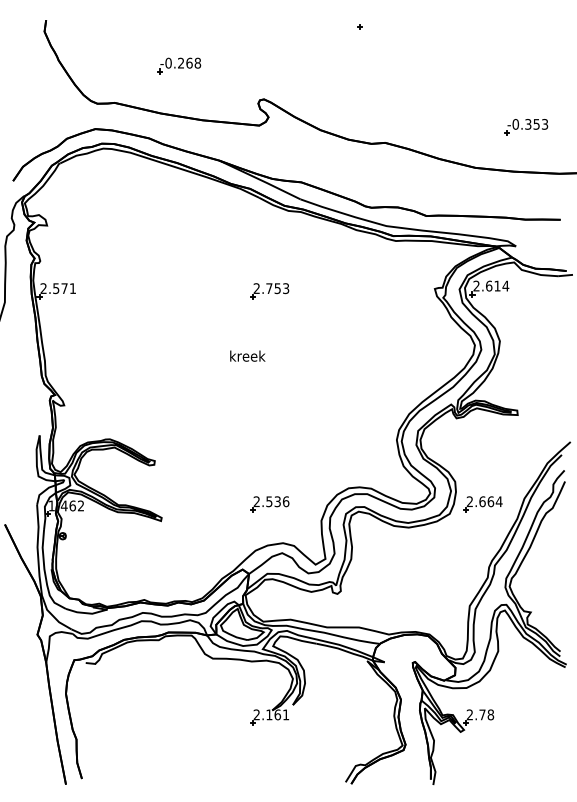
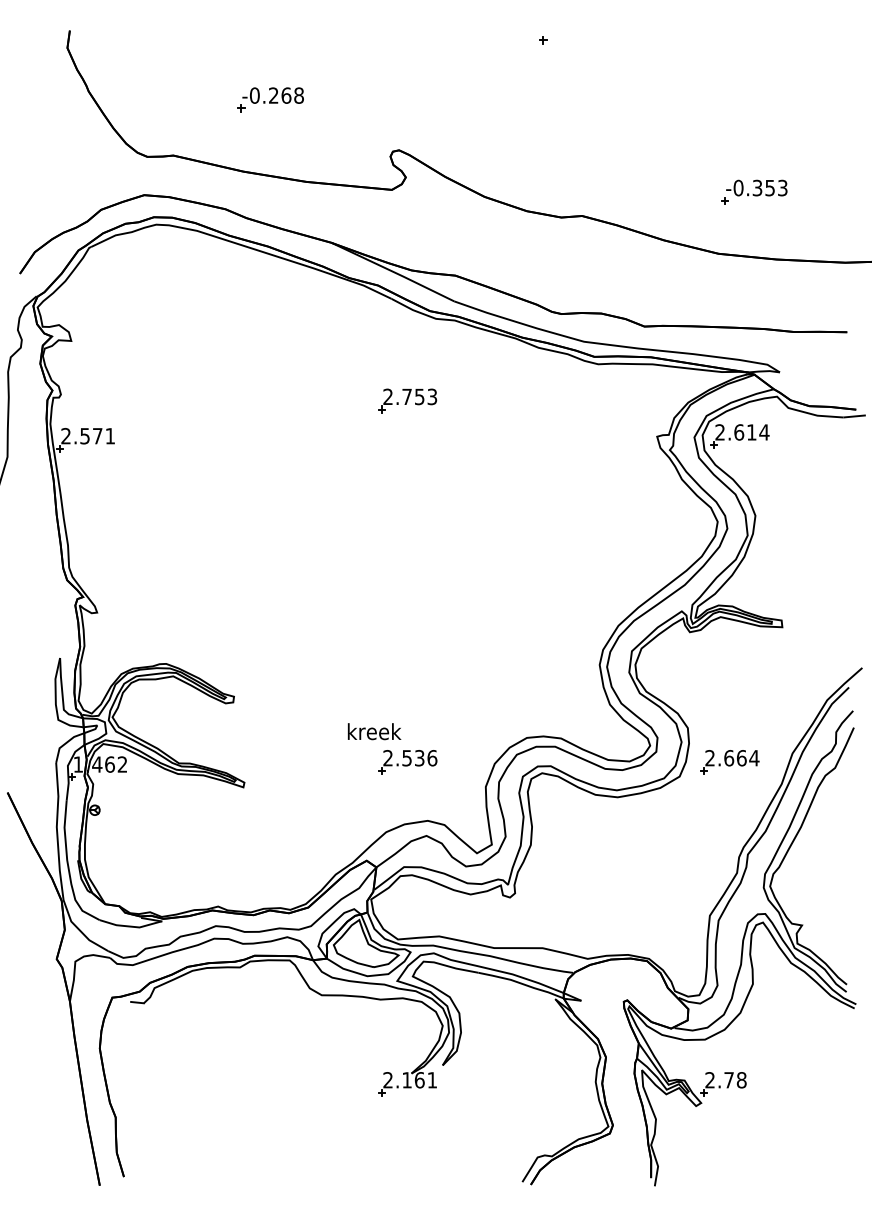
part: (526, 127) -> (754, 192), moved
part: (269, 291) -> (407, 401), moved
text: (247, 355) -> (374, 730), moved

